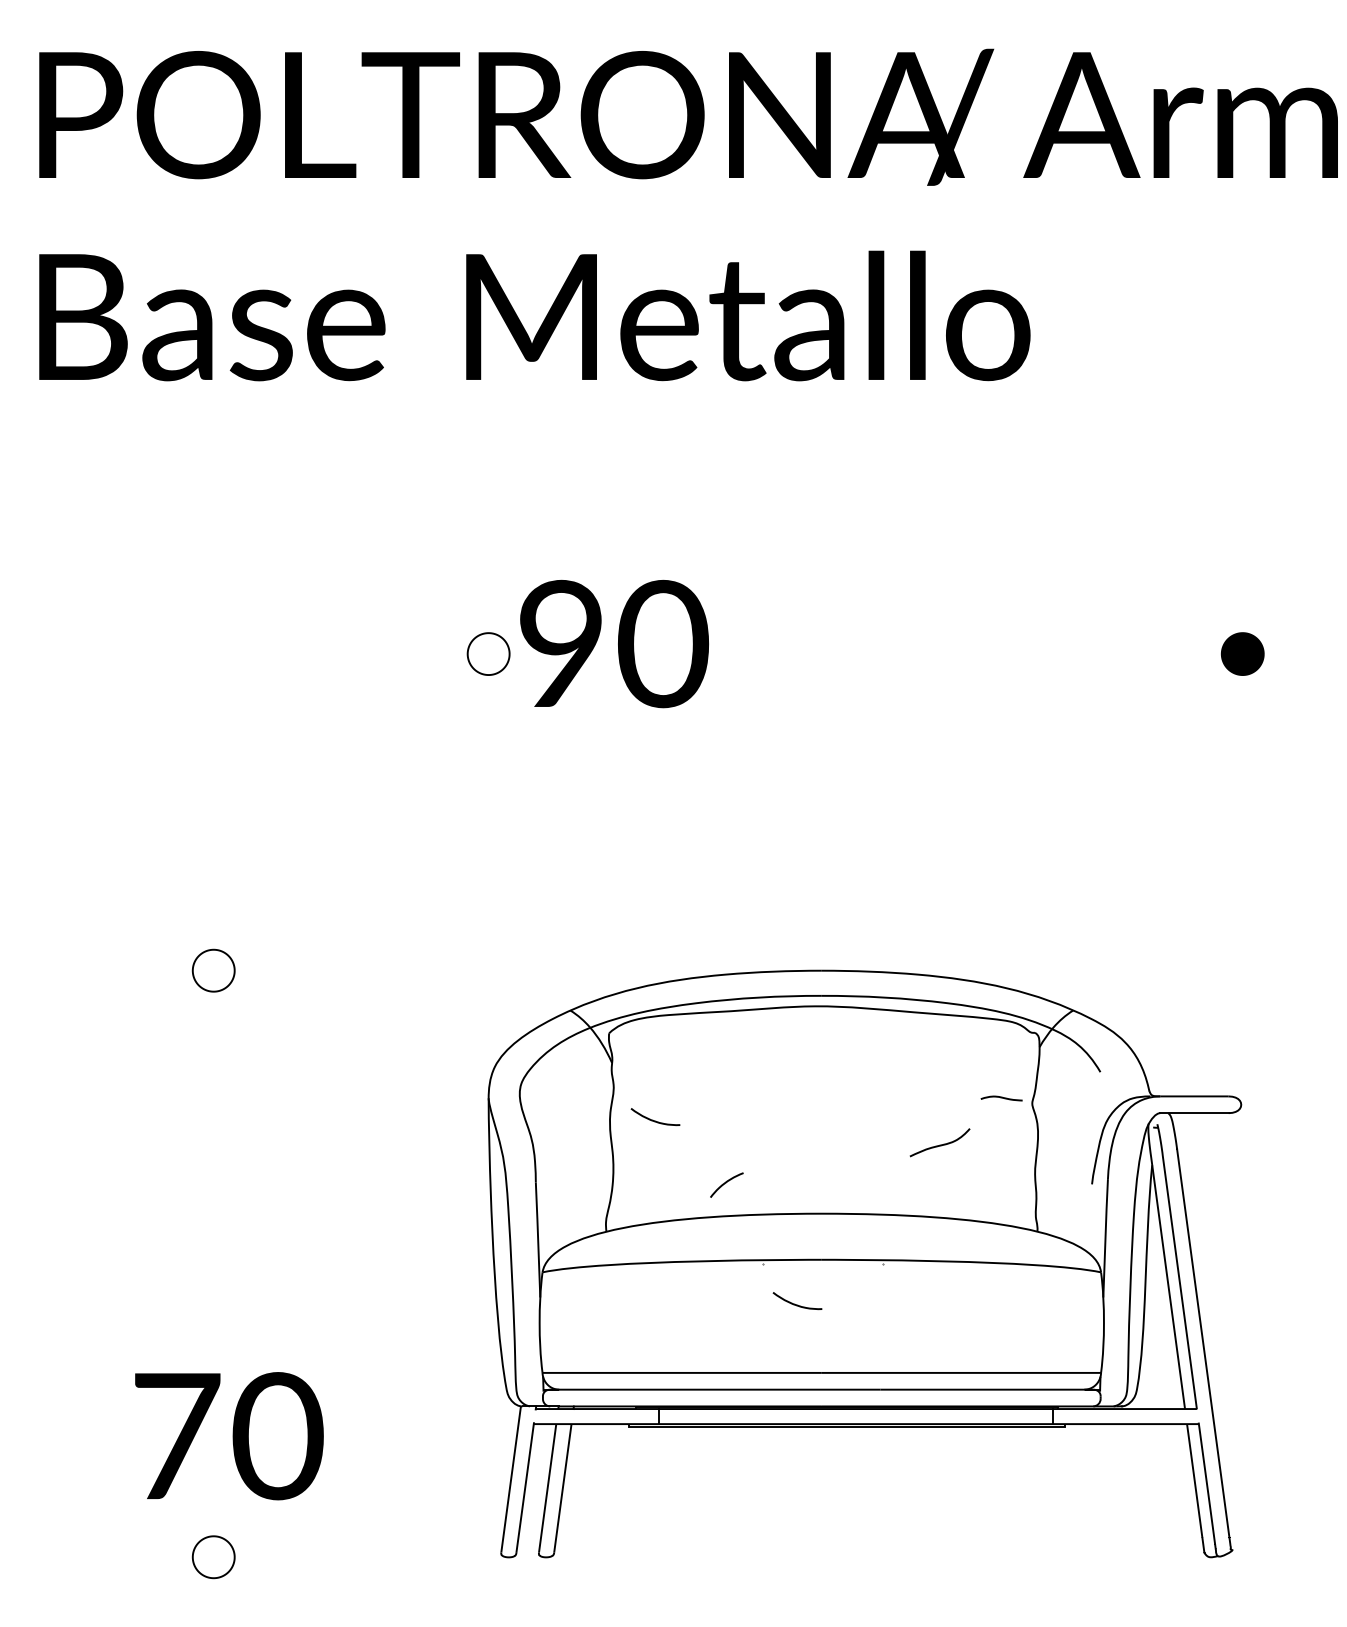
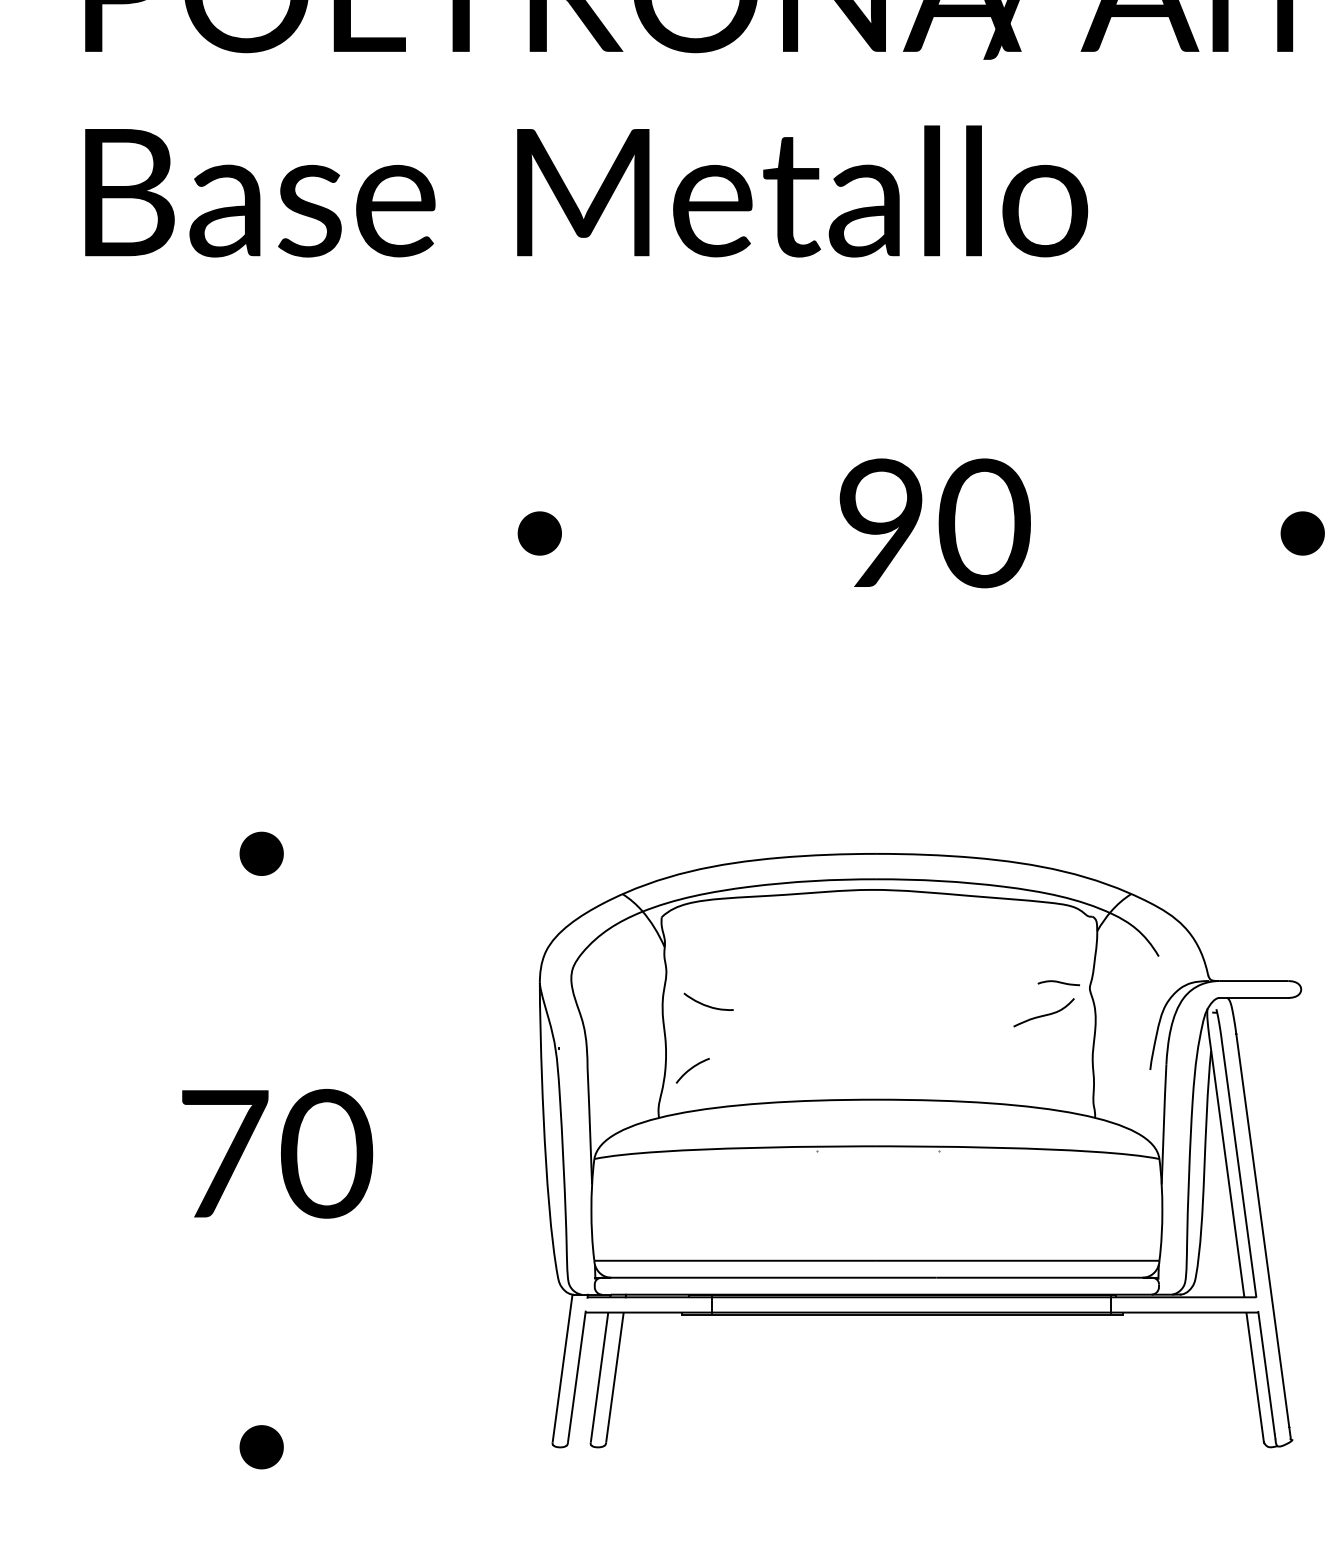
text: (614, 643) -> (935, 522), moved
fill: (488, 654) -> (539, 533), added
fill: (213, 970) -> (261, 853), added
curve: (939, 1144) -> (1043, 1014), moved
curve: (726, 1183) -> (692, 1069), moved
curve: (797, 1304) -> (852, 1191), removed
text: (229, 1436) -> (277, 1154), moved
fill: (213, 1557) -> (261, 1447), added

